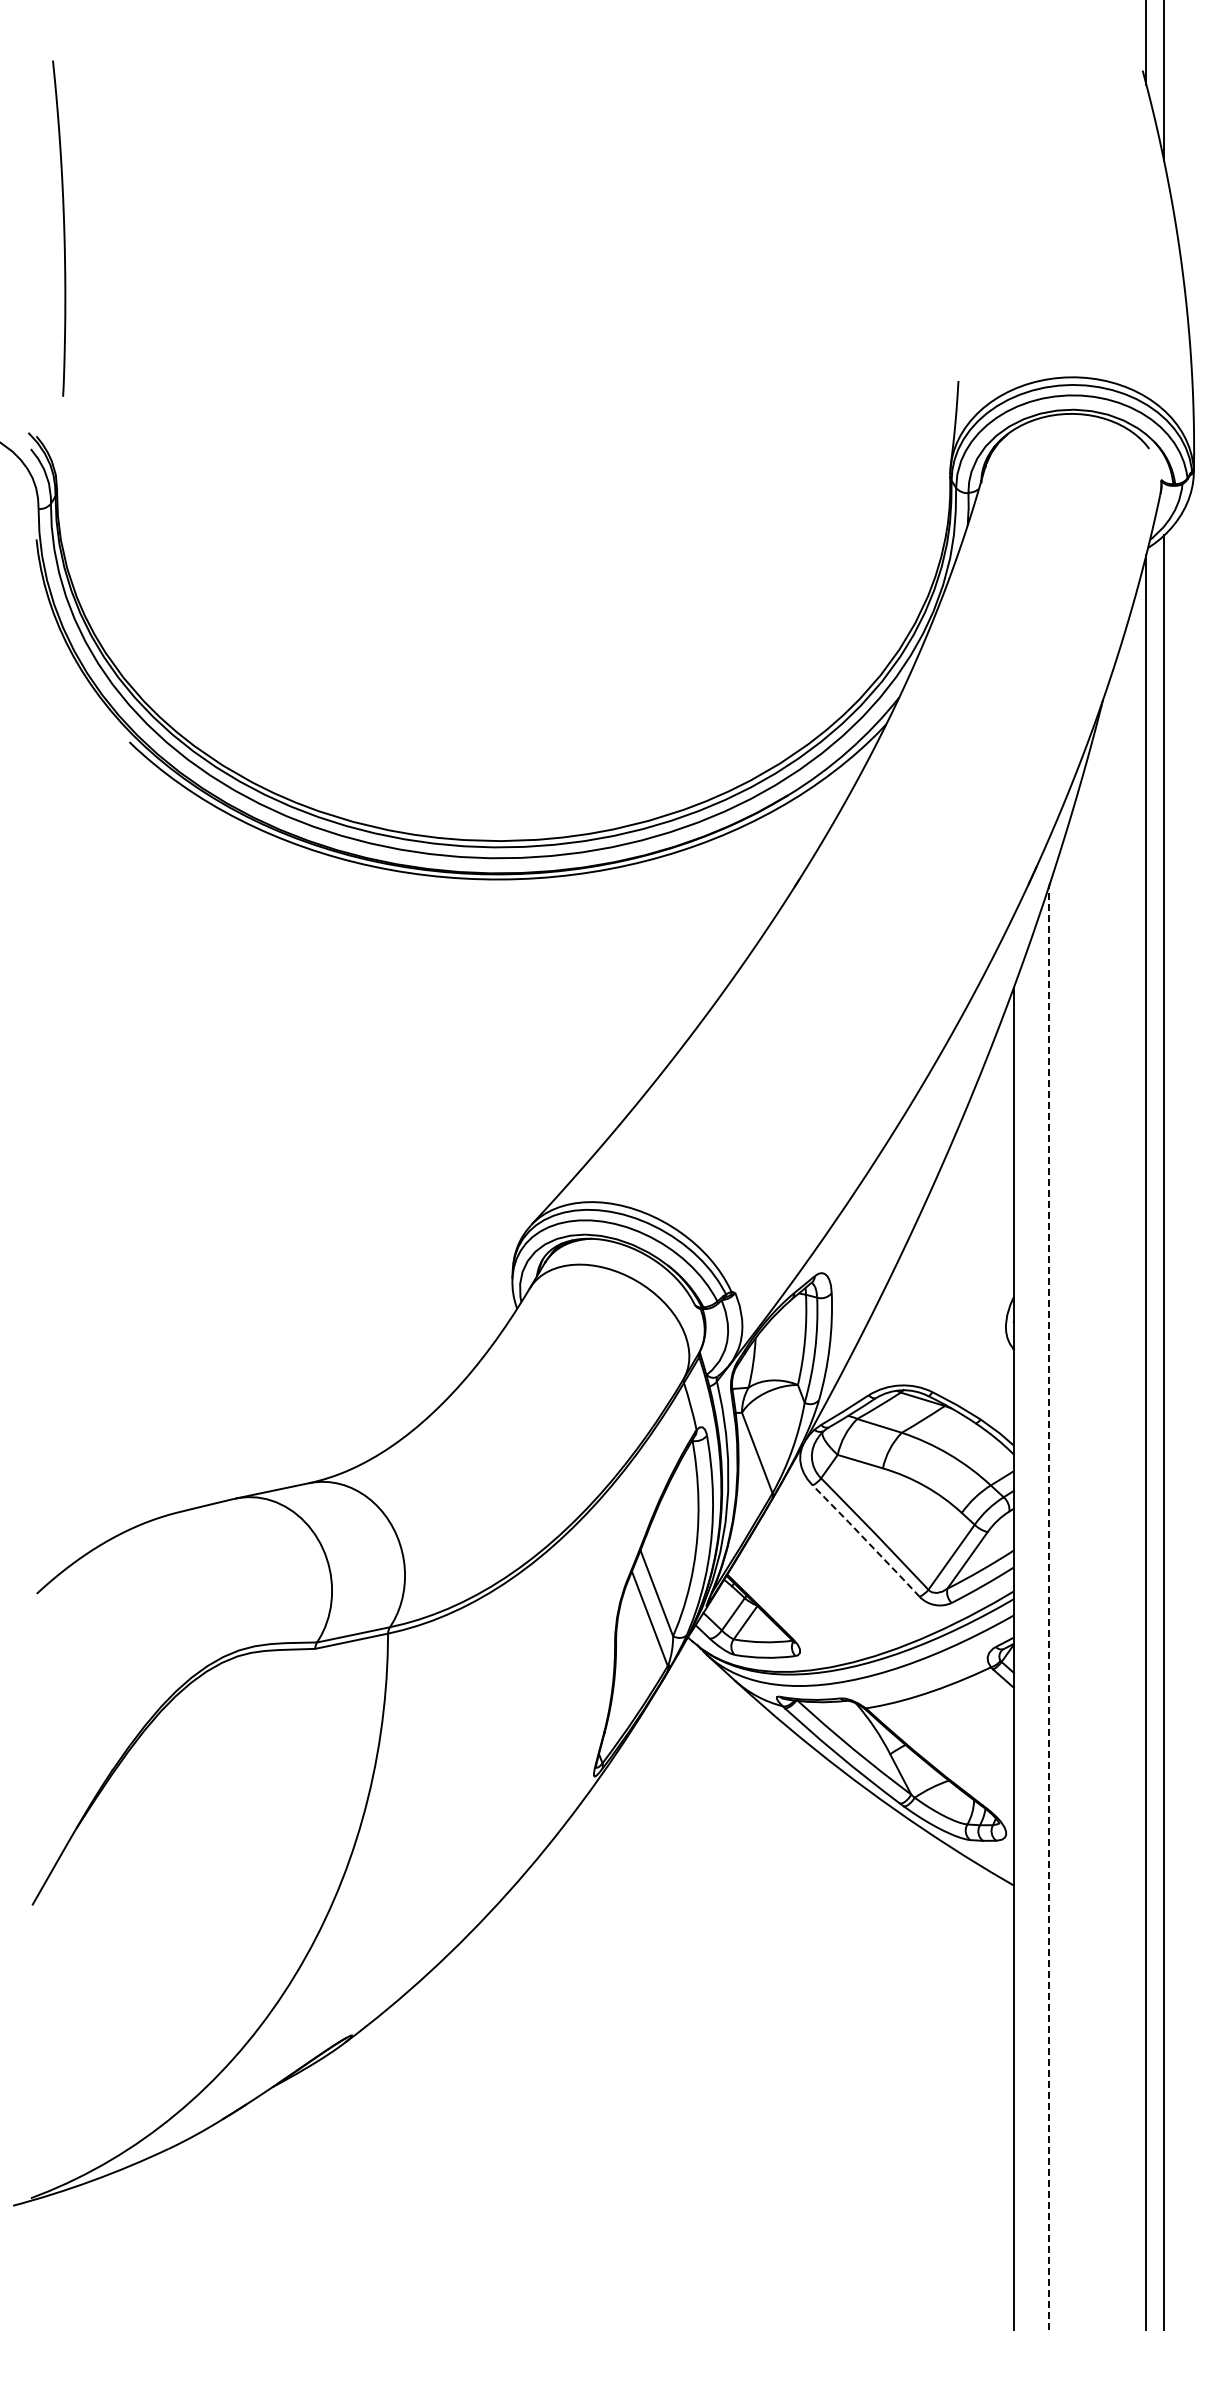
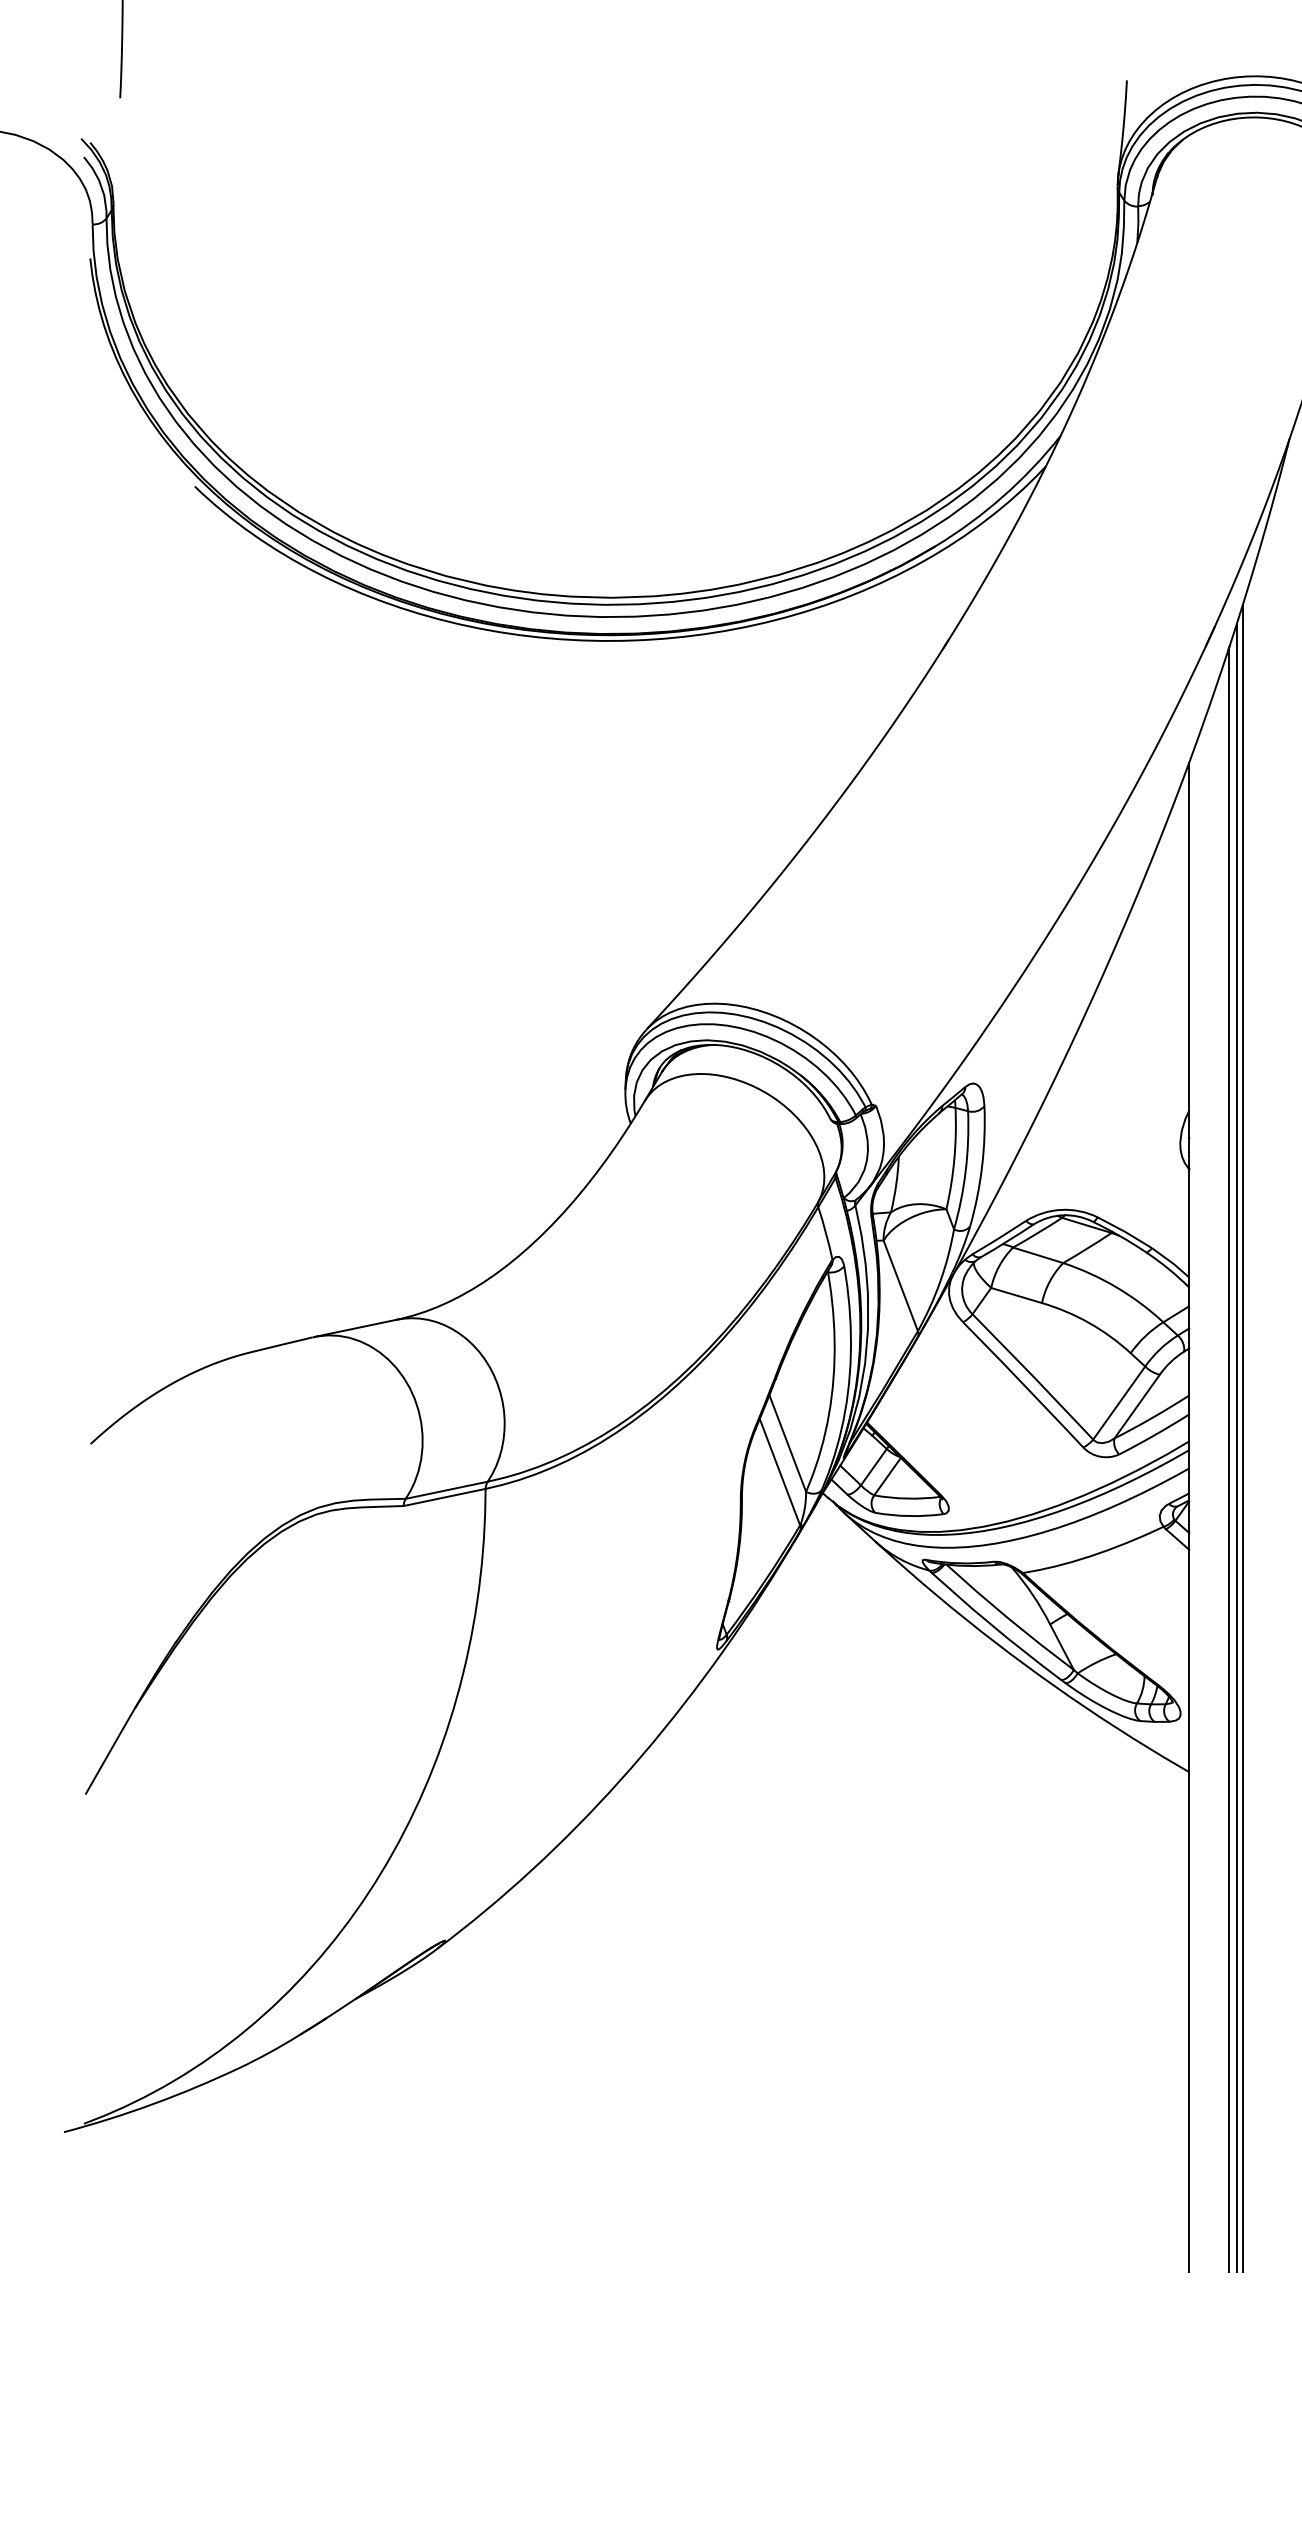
line: (866, 1540) -> (1023, 1384), dashed -> solid
line: (1061, 1588) -> (1242, 1438), added
line: (1056, 1596) -> (1237, 1447), added
line: (1048, 1608) -> (1228, 1460), dashed -> solid

